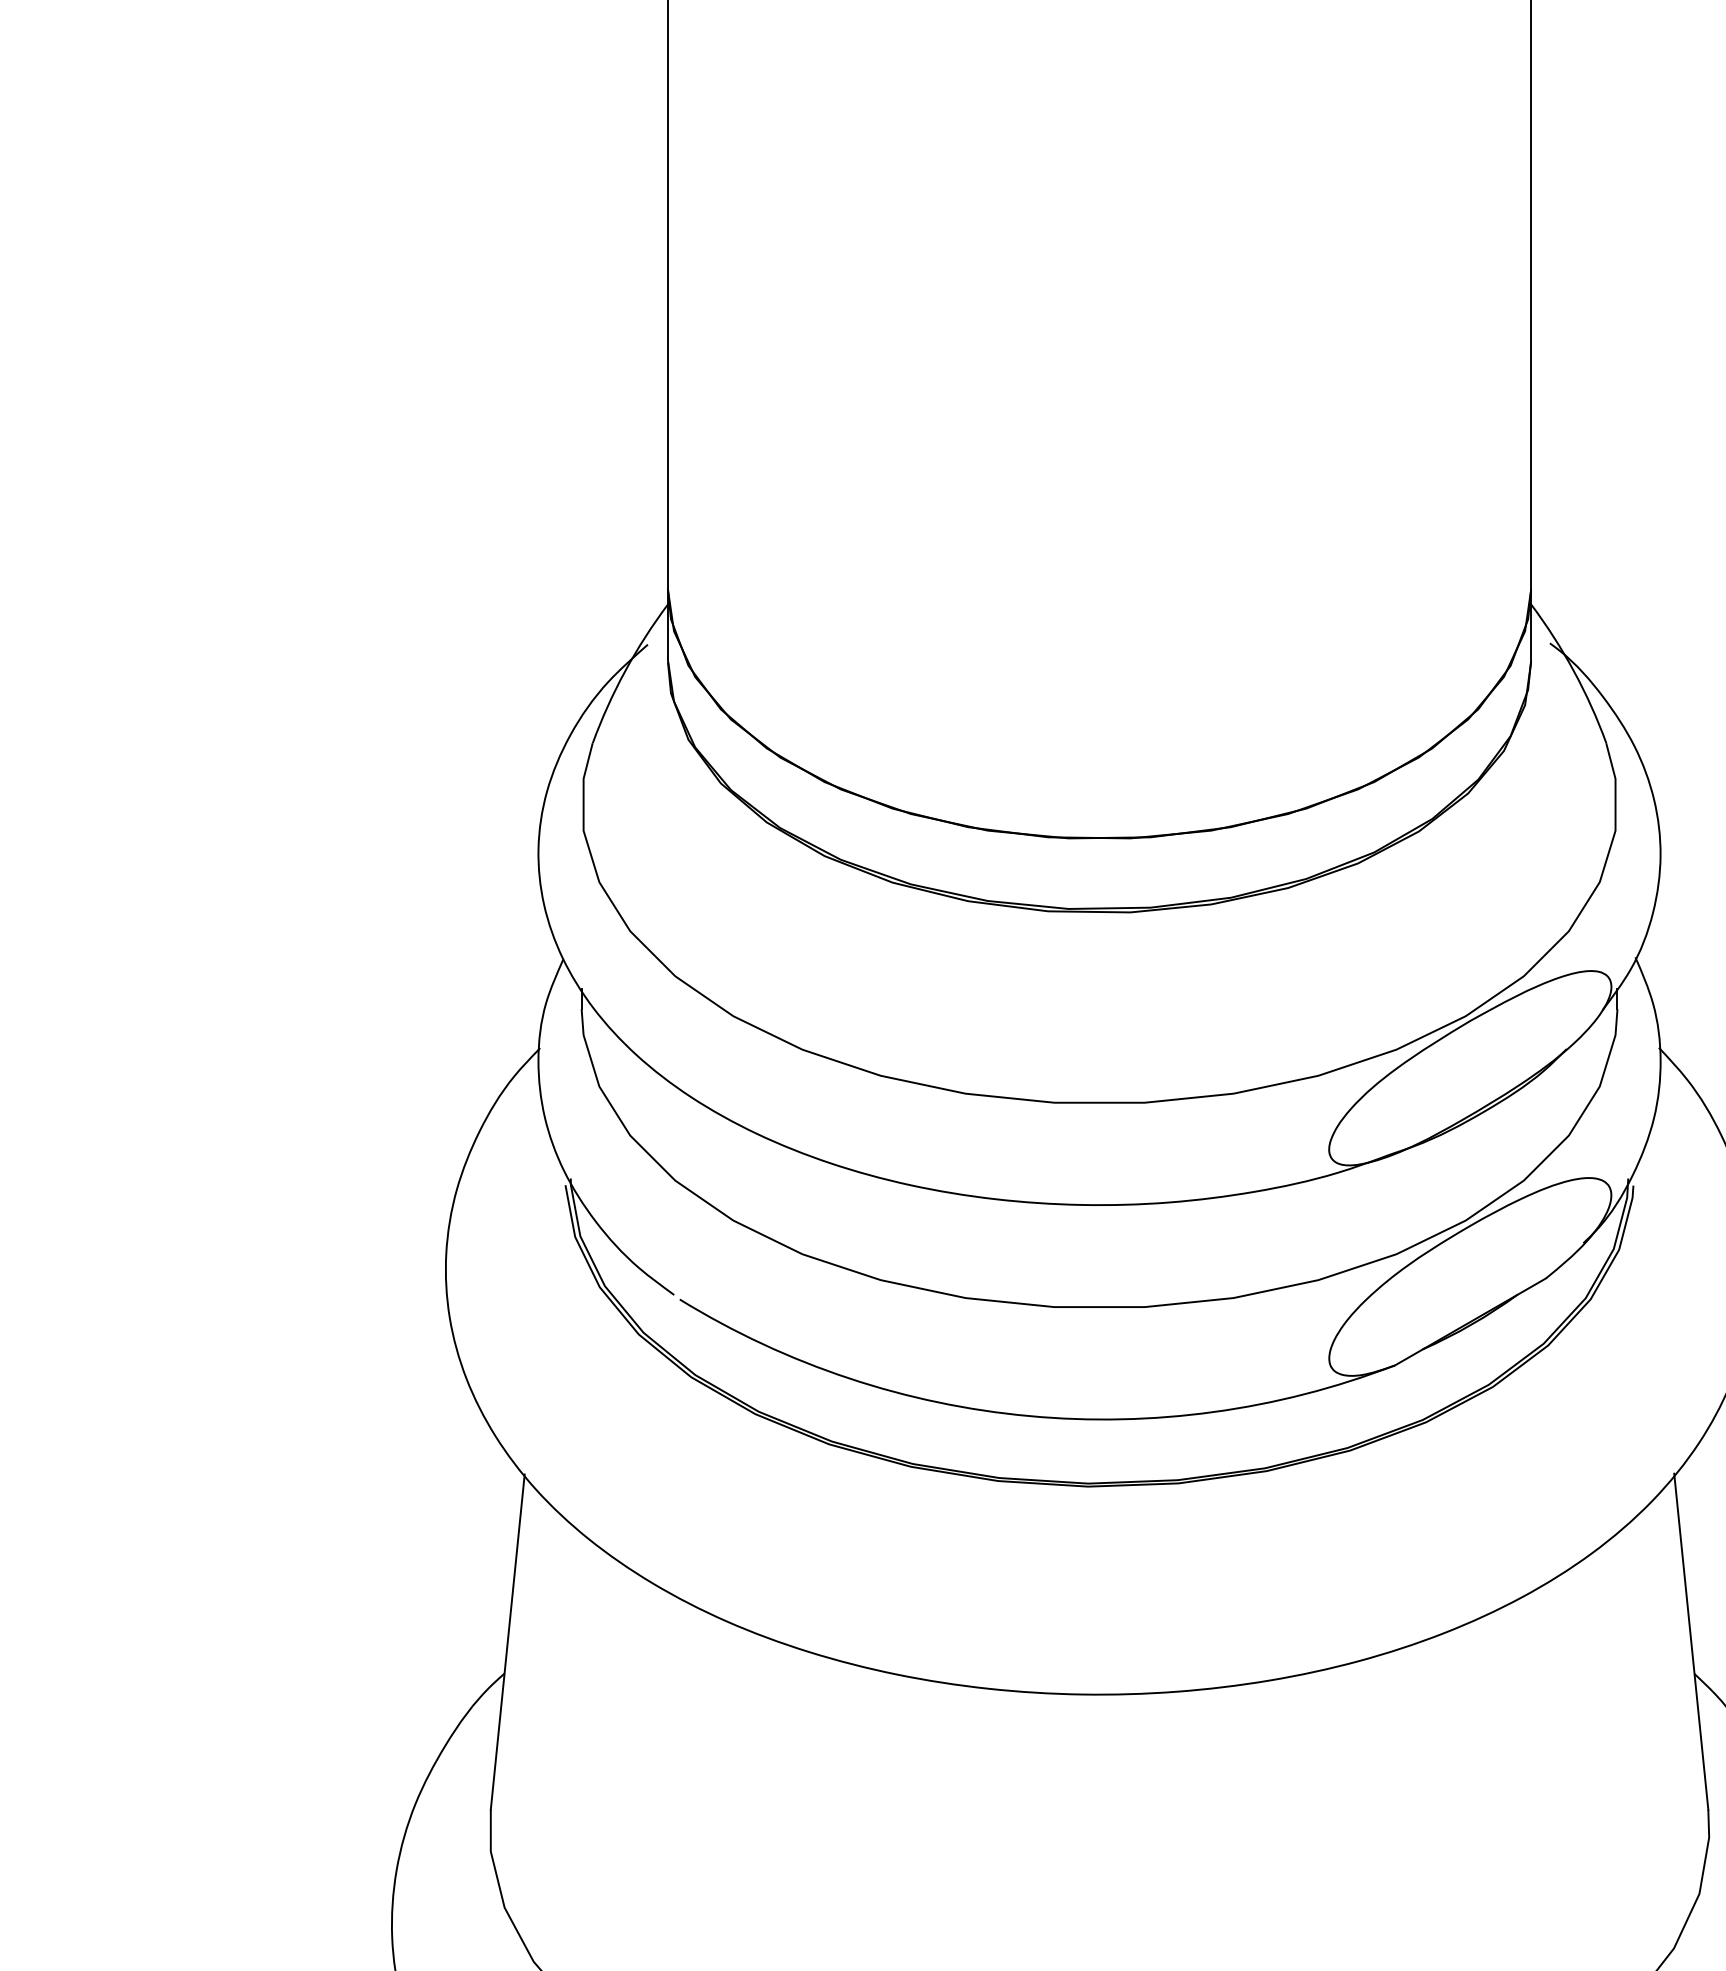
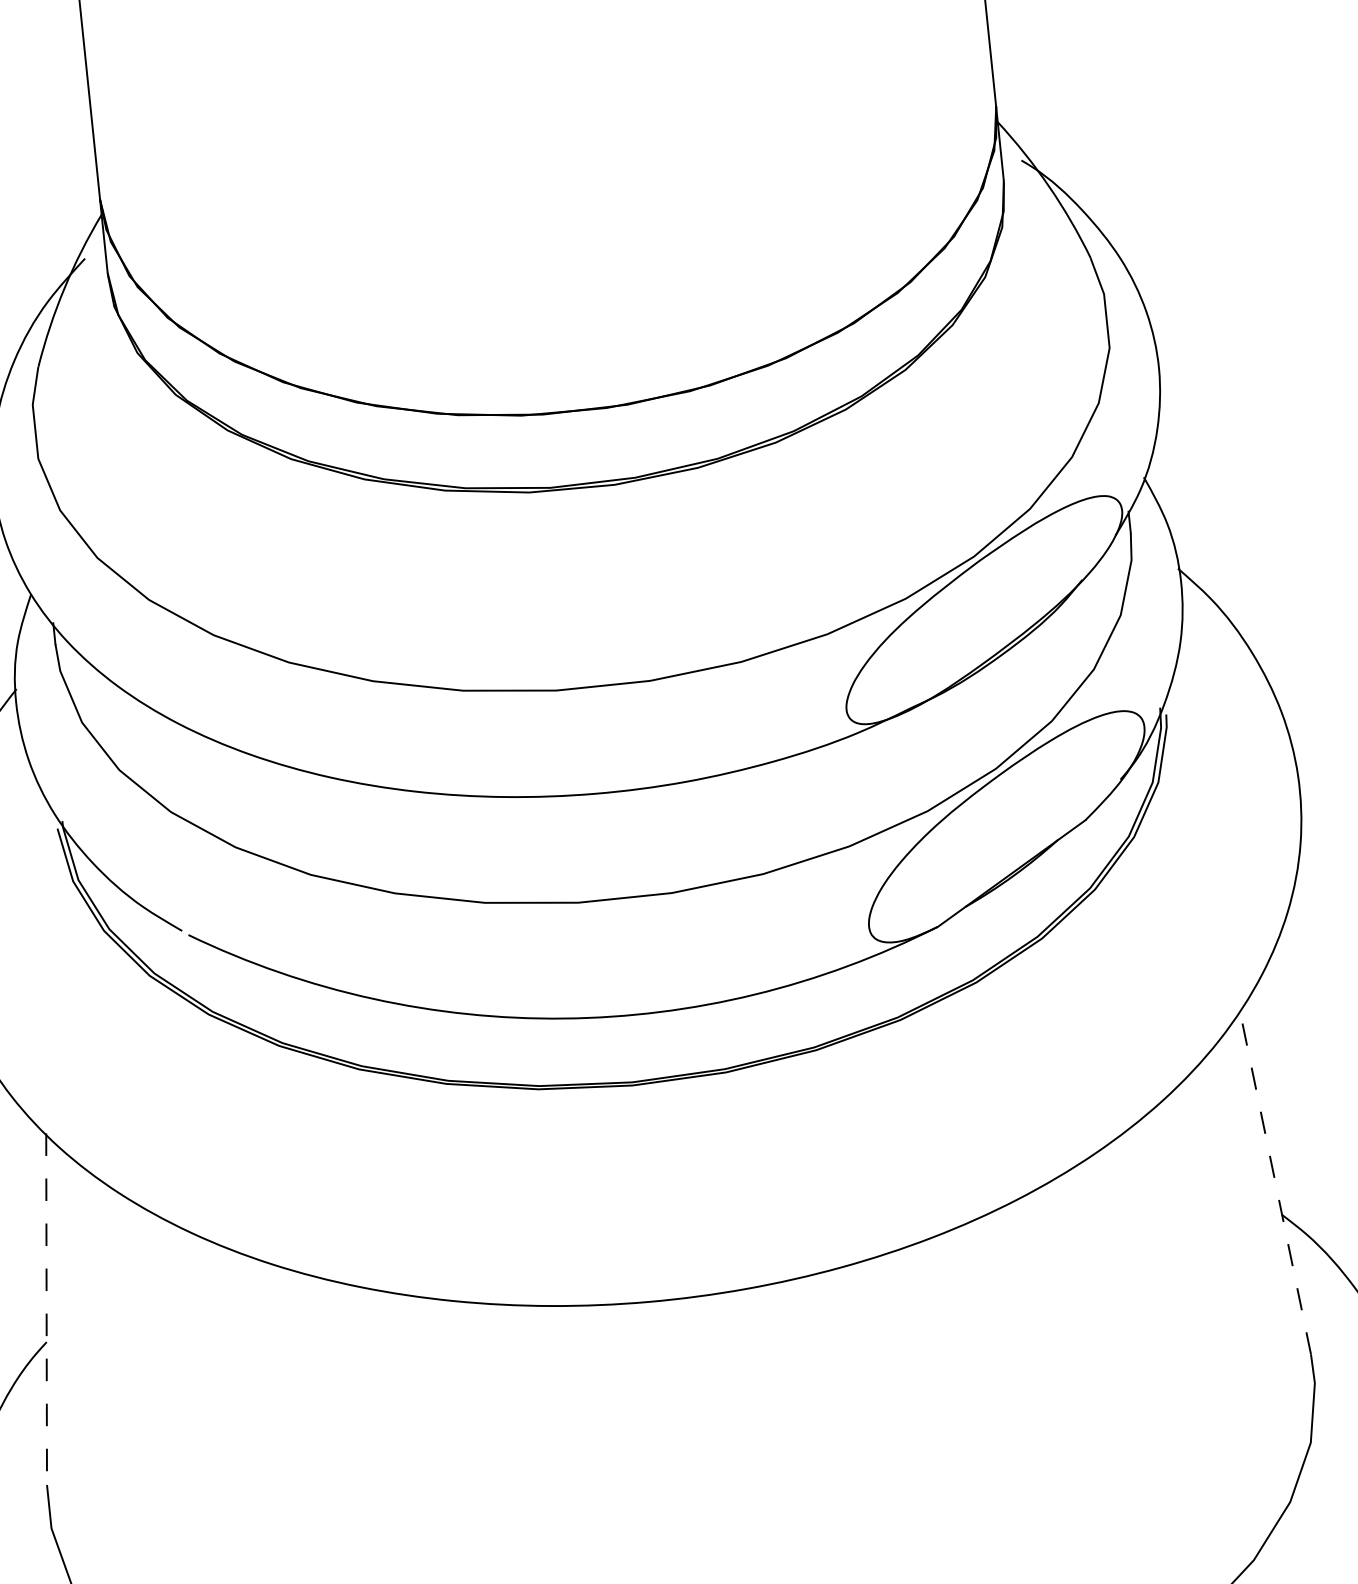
line: (1691, 1641) -> (1275, 1181), solid -> dashed
line: (507, 1642) -> (46, 1309), solid -> dashed

